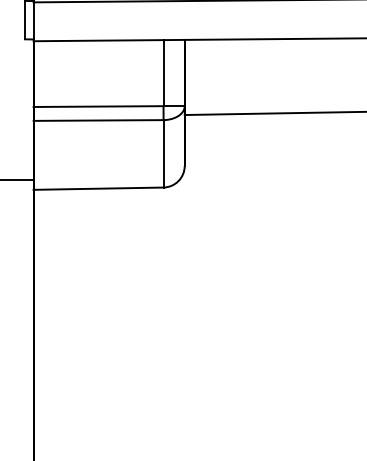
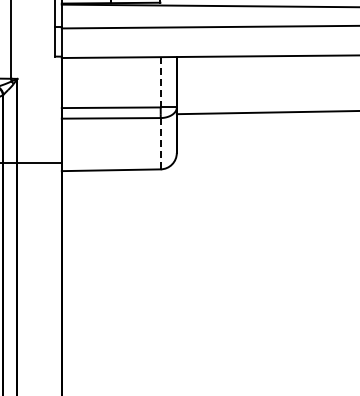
line: (163, 73) -> (160, 82), solid -> dashed
line: (163, 153) -> (160, 143), solid -> dashed

